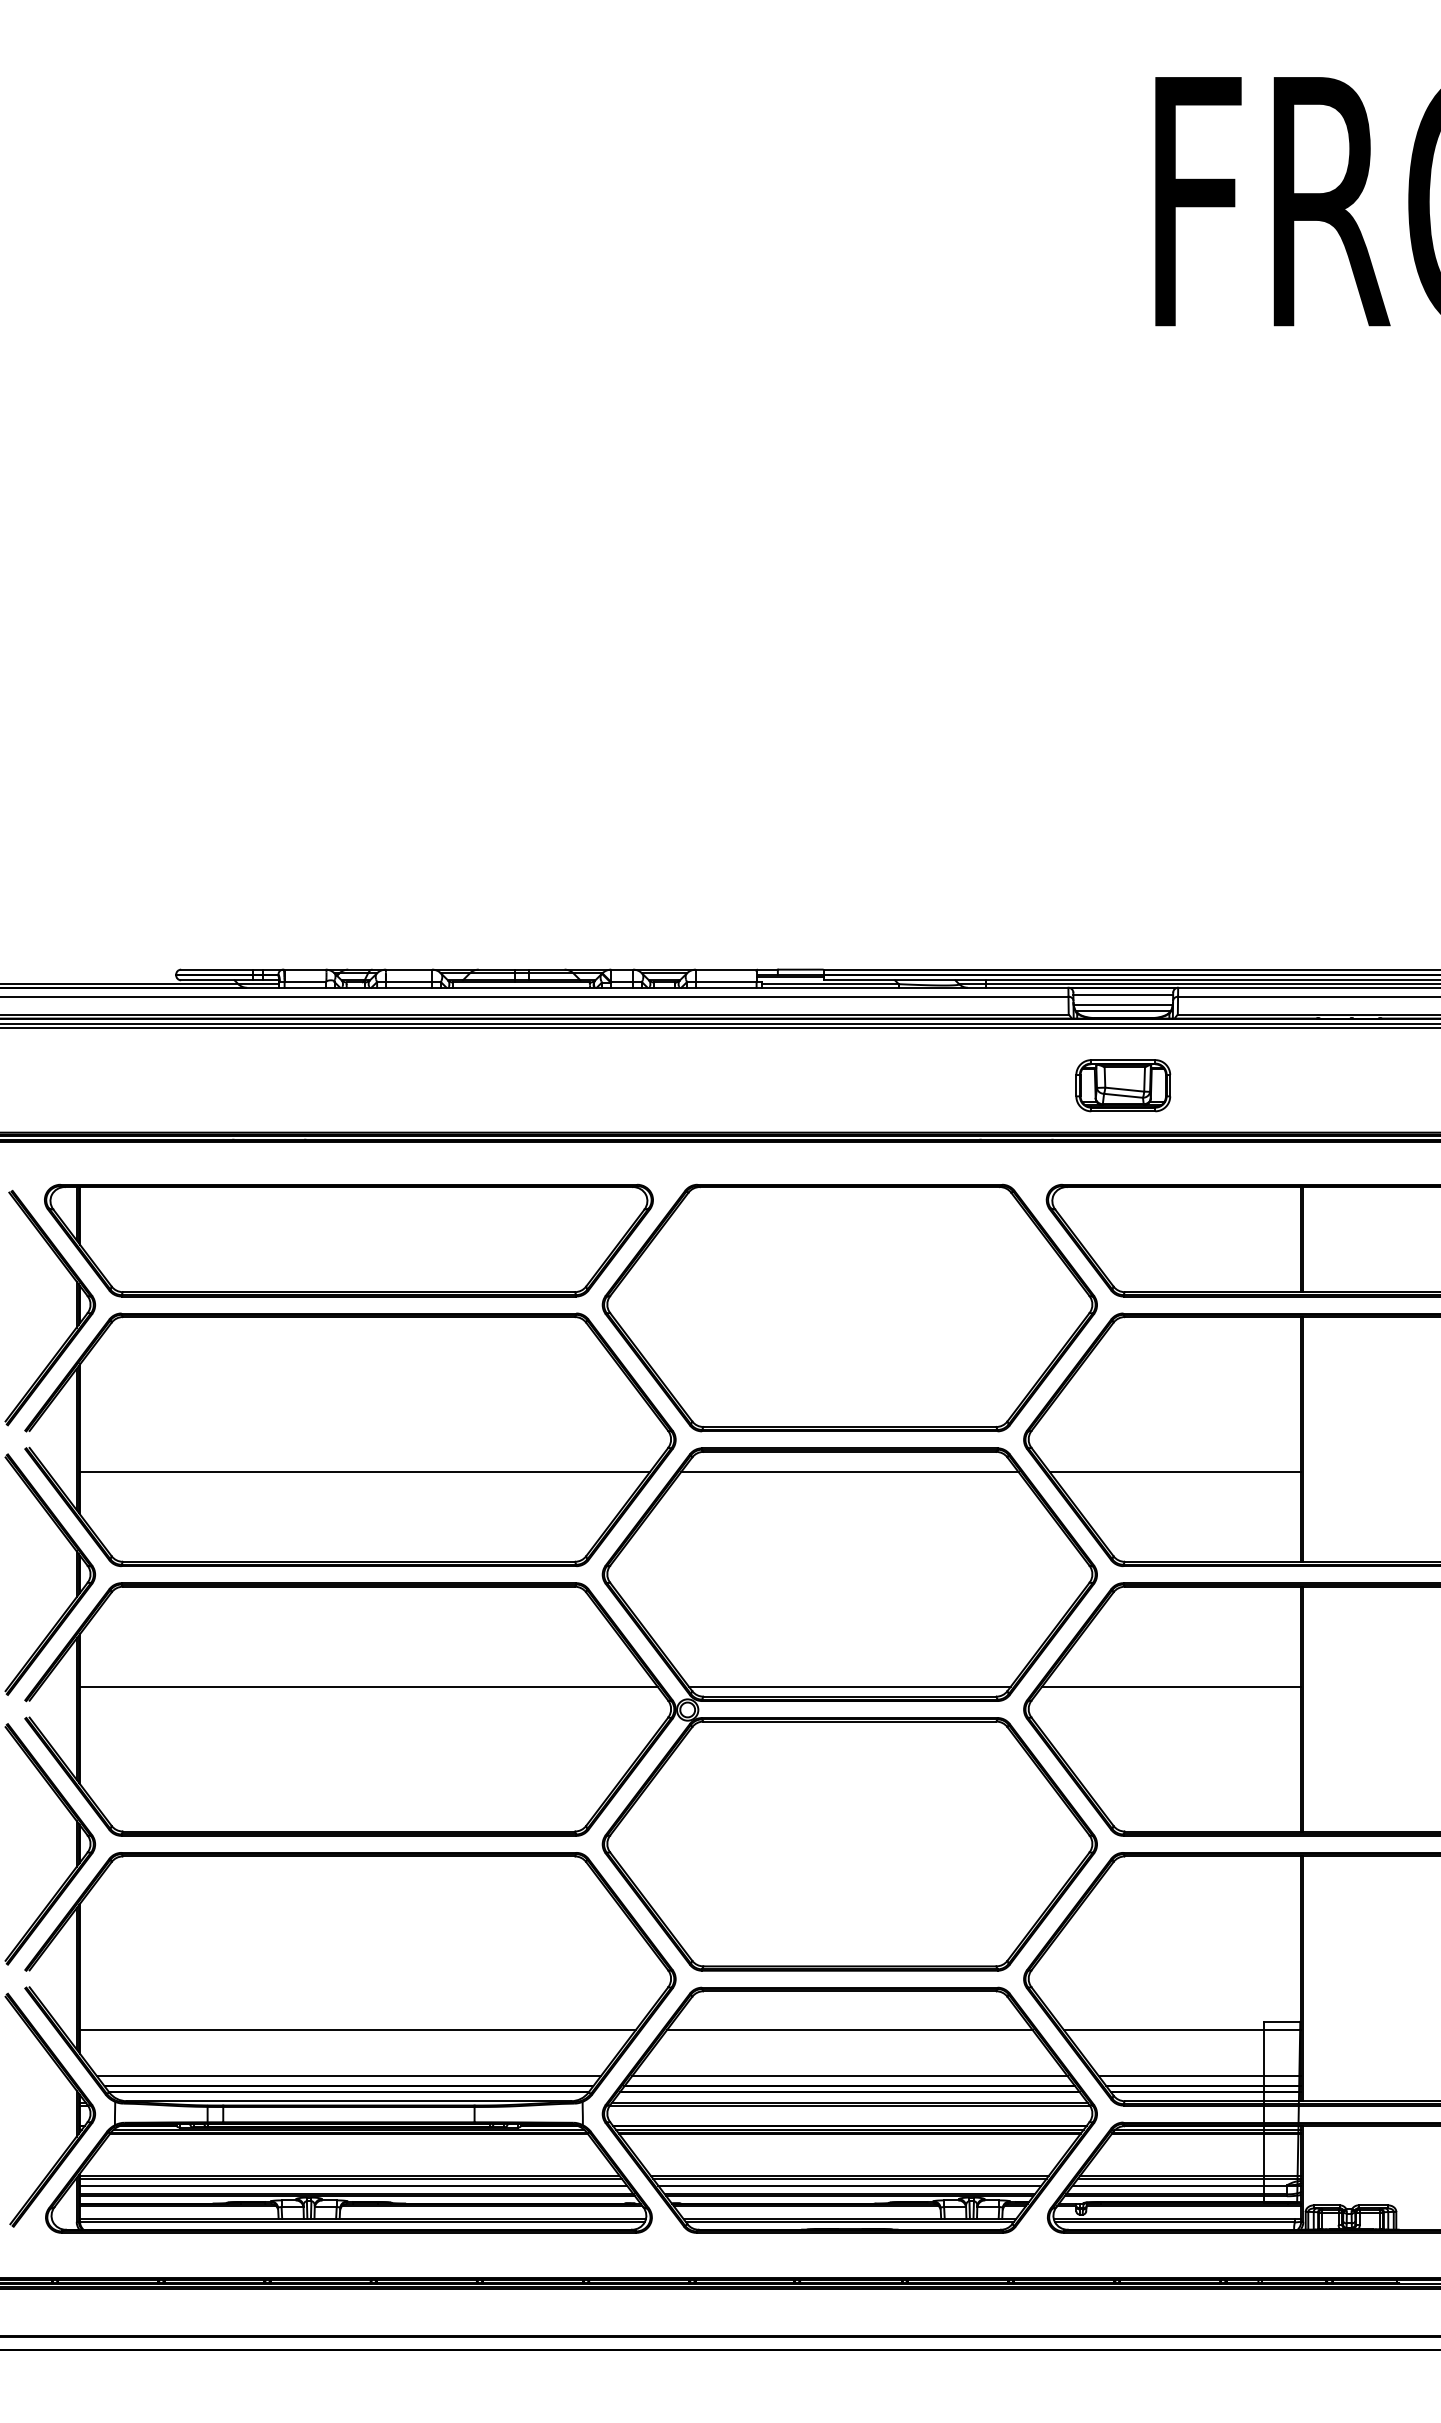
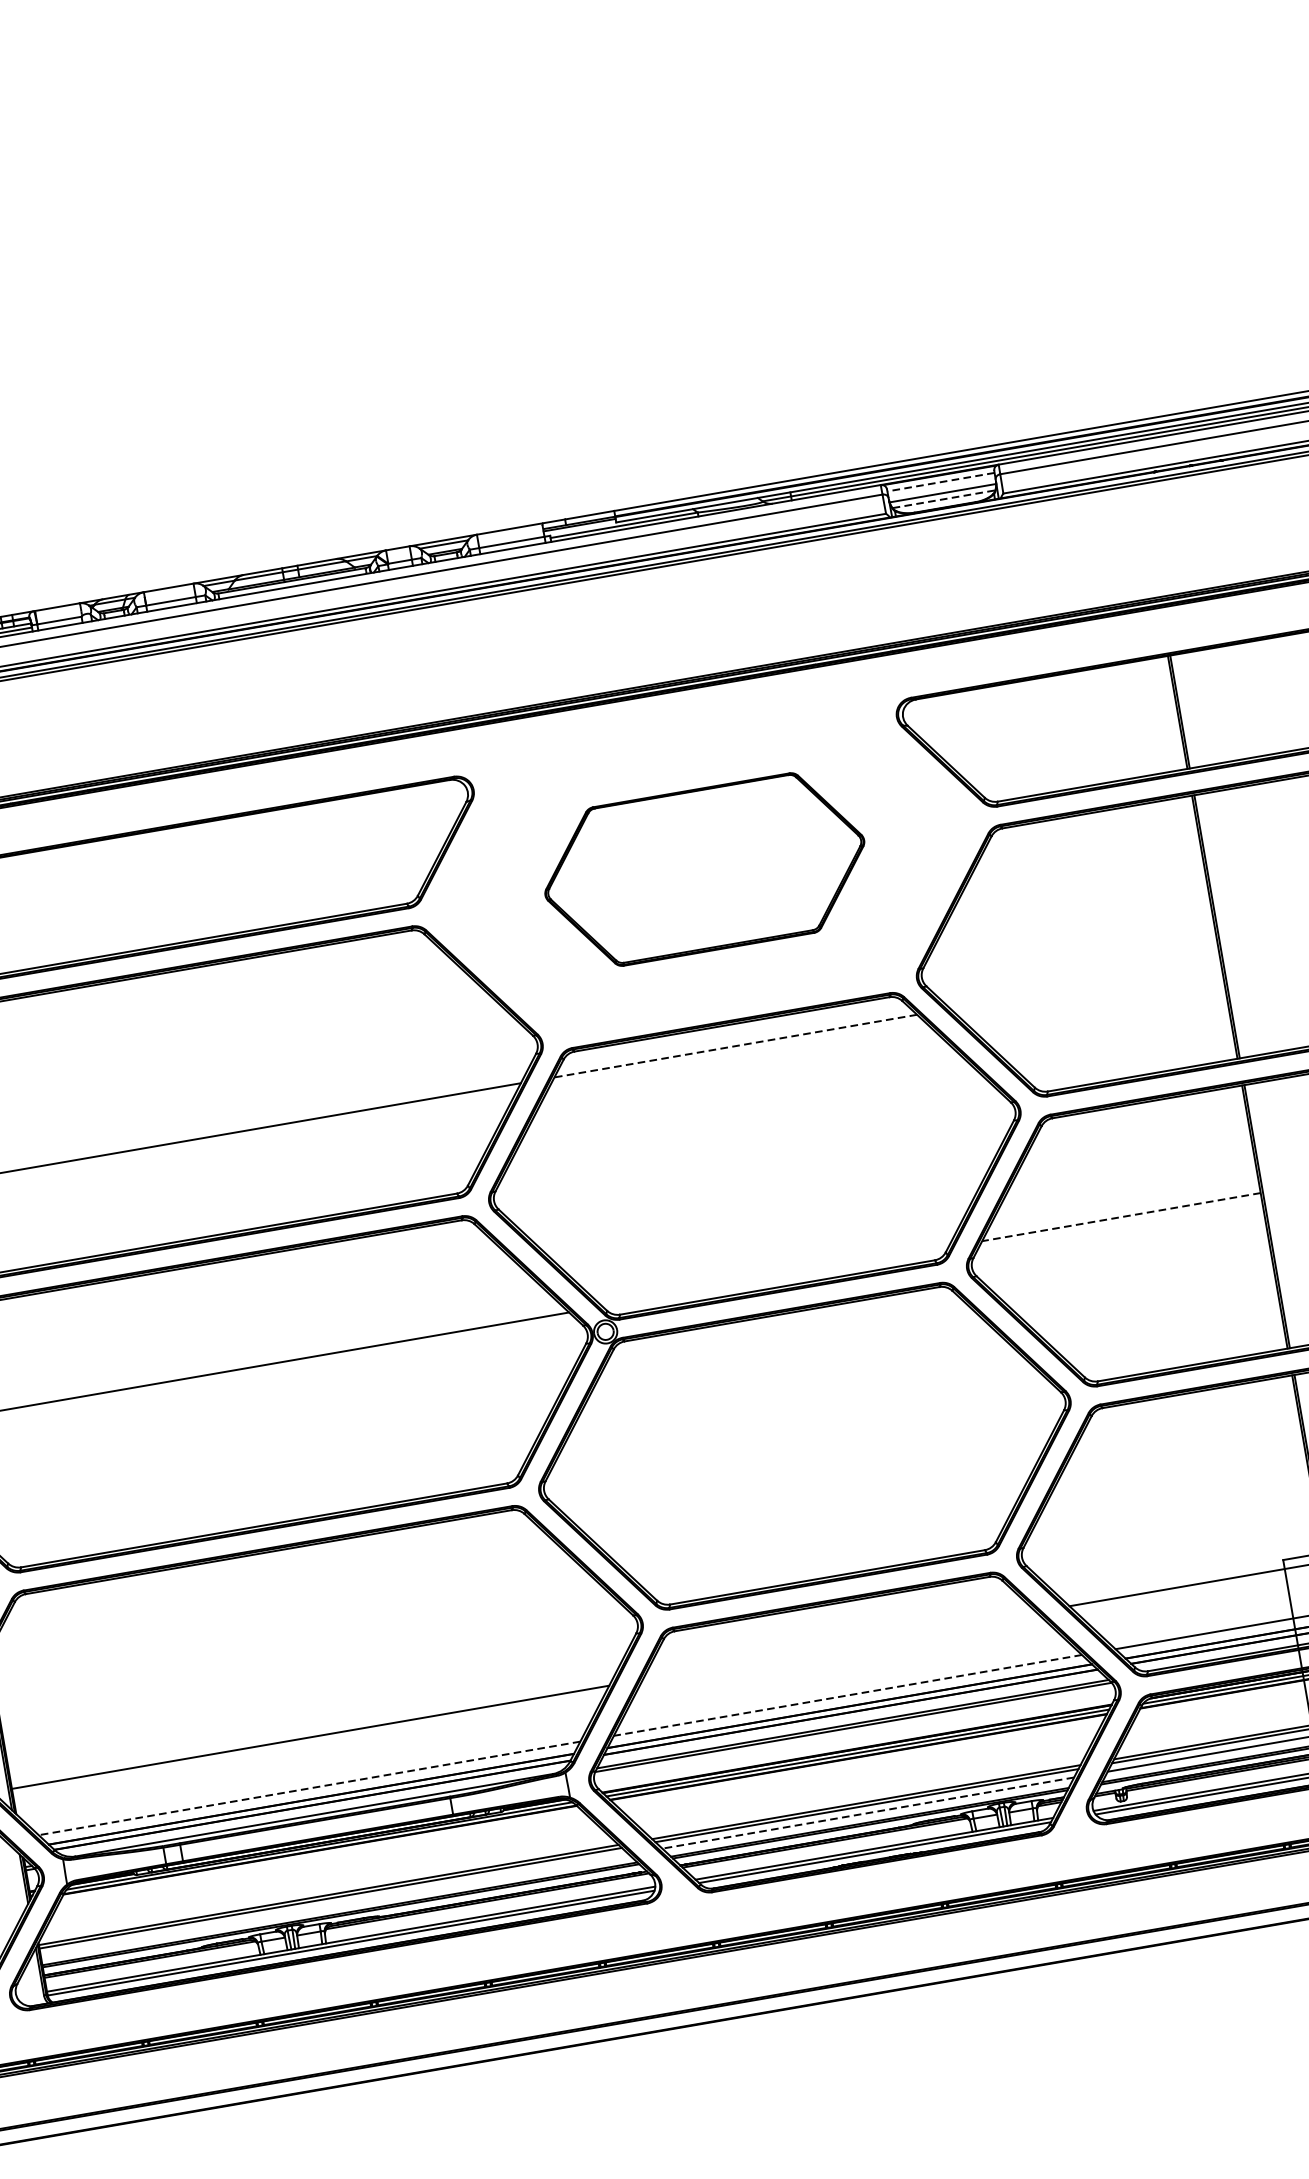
line: (1123, 994) -> (941, 482), solid -> dashed
line: (1123, 1010) -> (944, 499), solid -> dashed
part: (1123, 1085) -> (958, 579), removed
part: (849, 1307) -> (704, 869), size x0.6
line: (849, 1472) -> (735, 1046), solid -> dashed
line: (1175, 1472) -> (1085, 986), removed
line: (849, 1686) -> (775, 1276), removed
line: (1171, 1686) -> (1121, 1216), solid -> dashed
line: (849, 2030) -> (839, 1646), removed
line: (348, 2076) -> (309, 1788), solid -> dashed
line: (849, 2076) -> (847, 1695), solid -> dashed
line: (353, 2185) -> (334, 1905), removed
line: (849, 2185) -> (867, 1812), solid -> dashed

